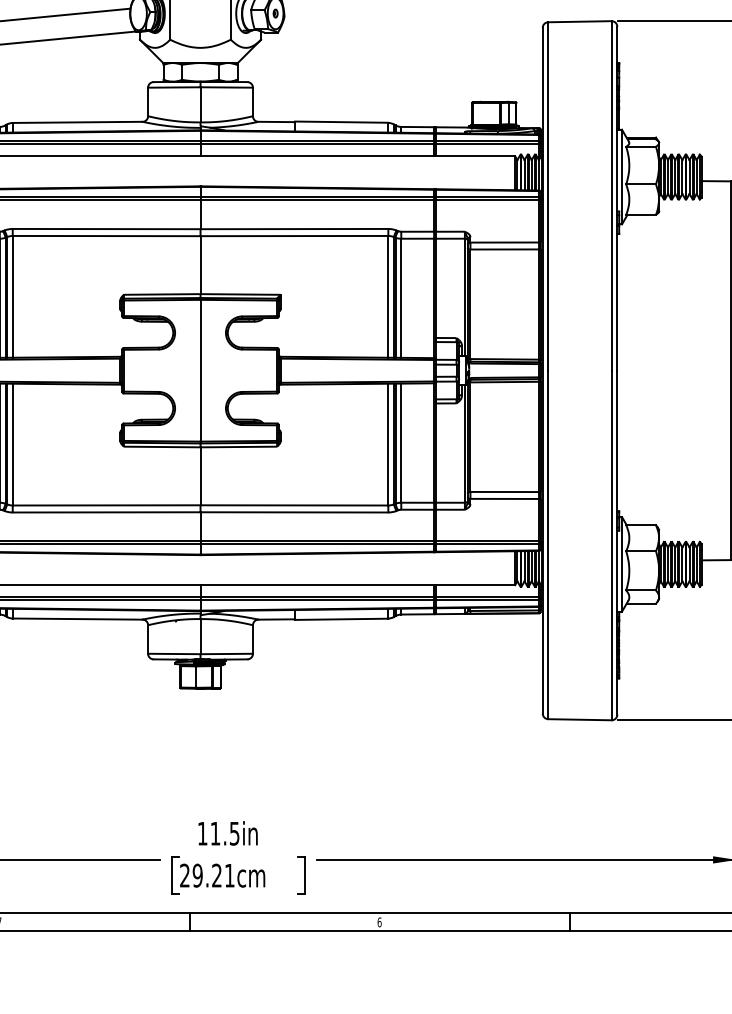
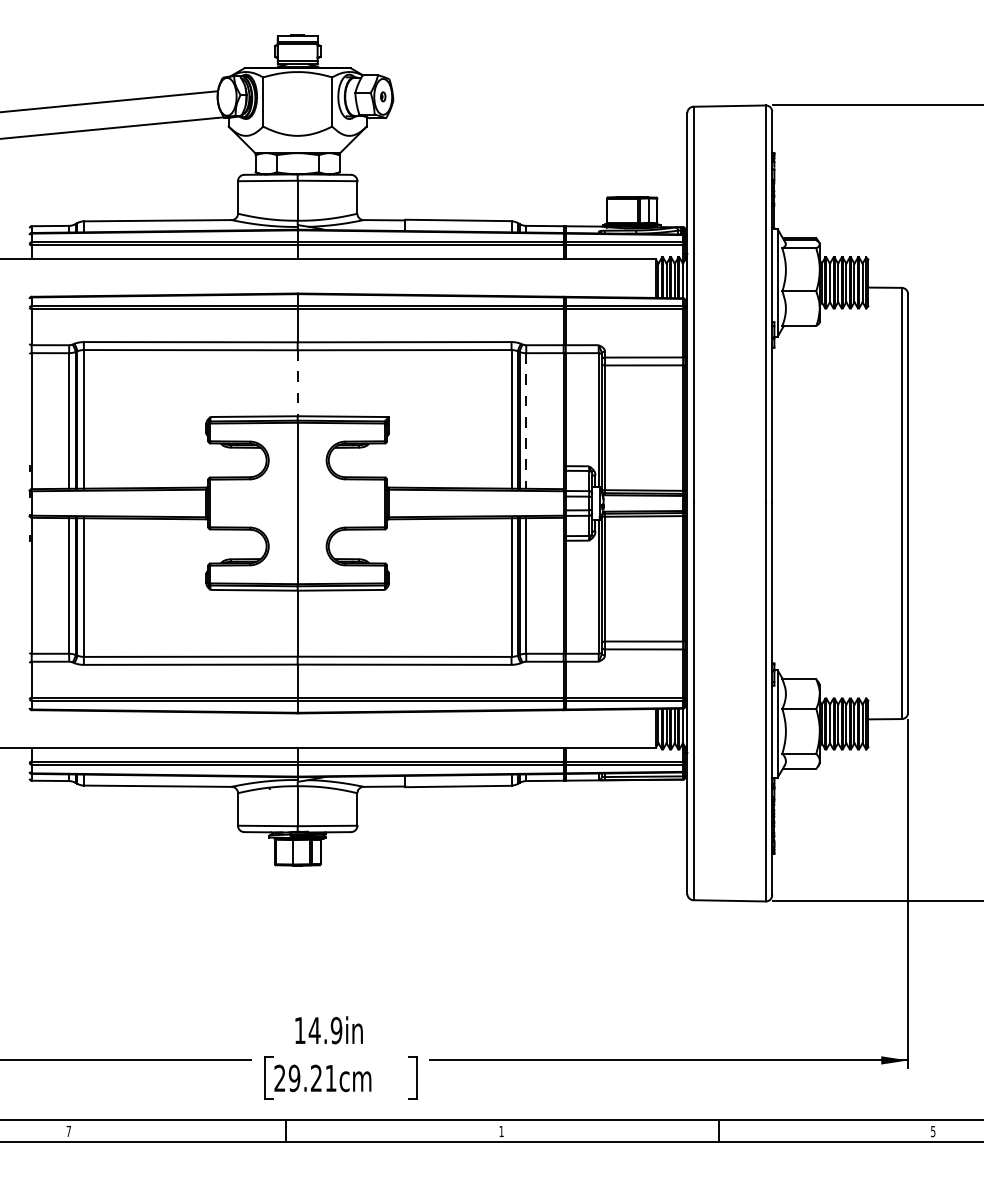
line: (200, 265) -> (297, 383), solid -> dashed
line: (401, 298) -> (526, 421), solid -> dashed
text: (224, 833) -> (325, 1030), 11.5in -> 14.9in
text: (379, 922) -> (501, 1131), 6 -> 1

